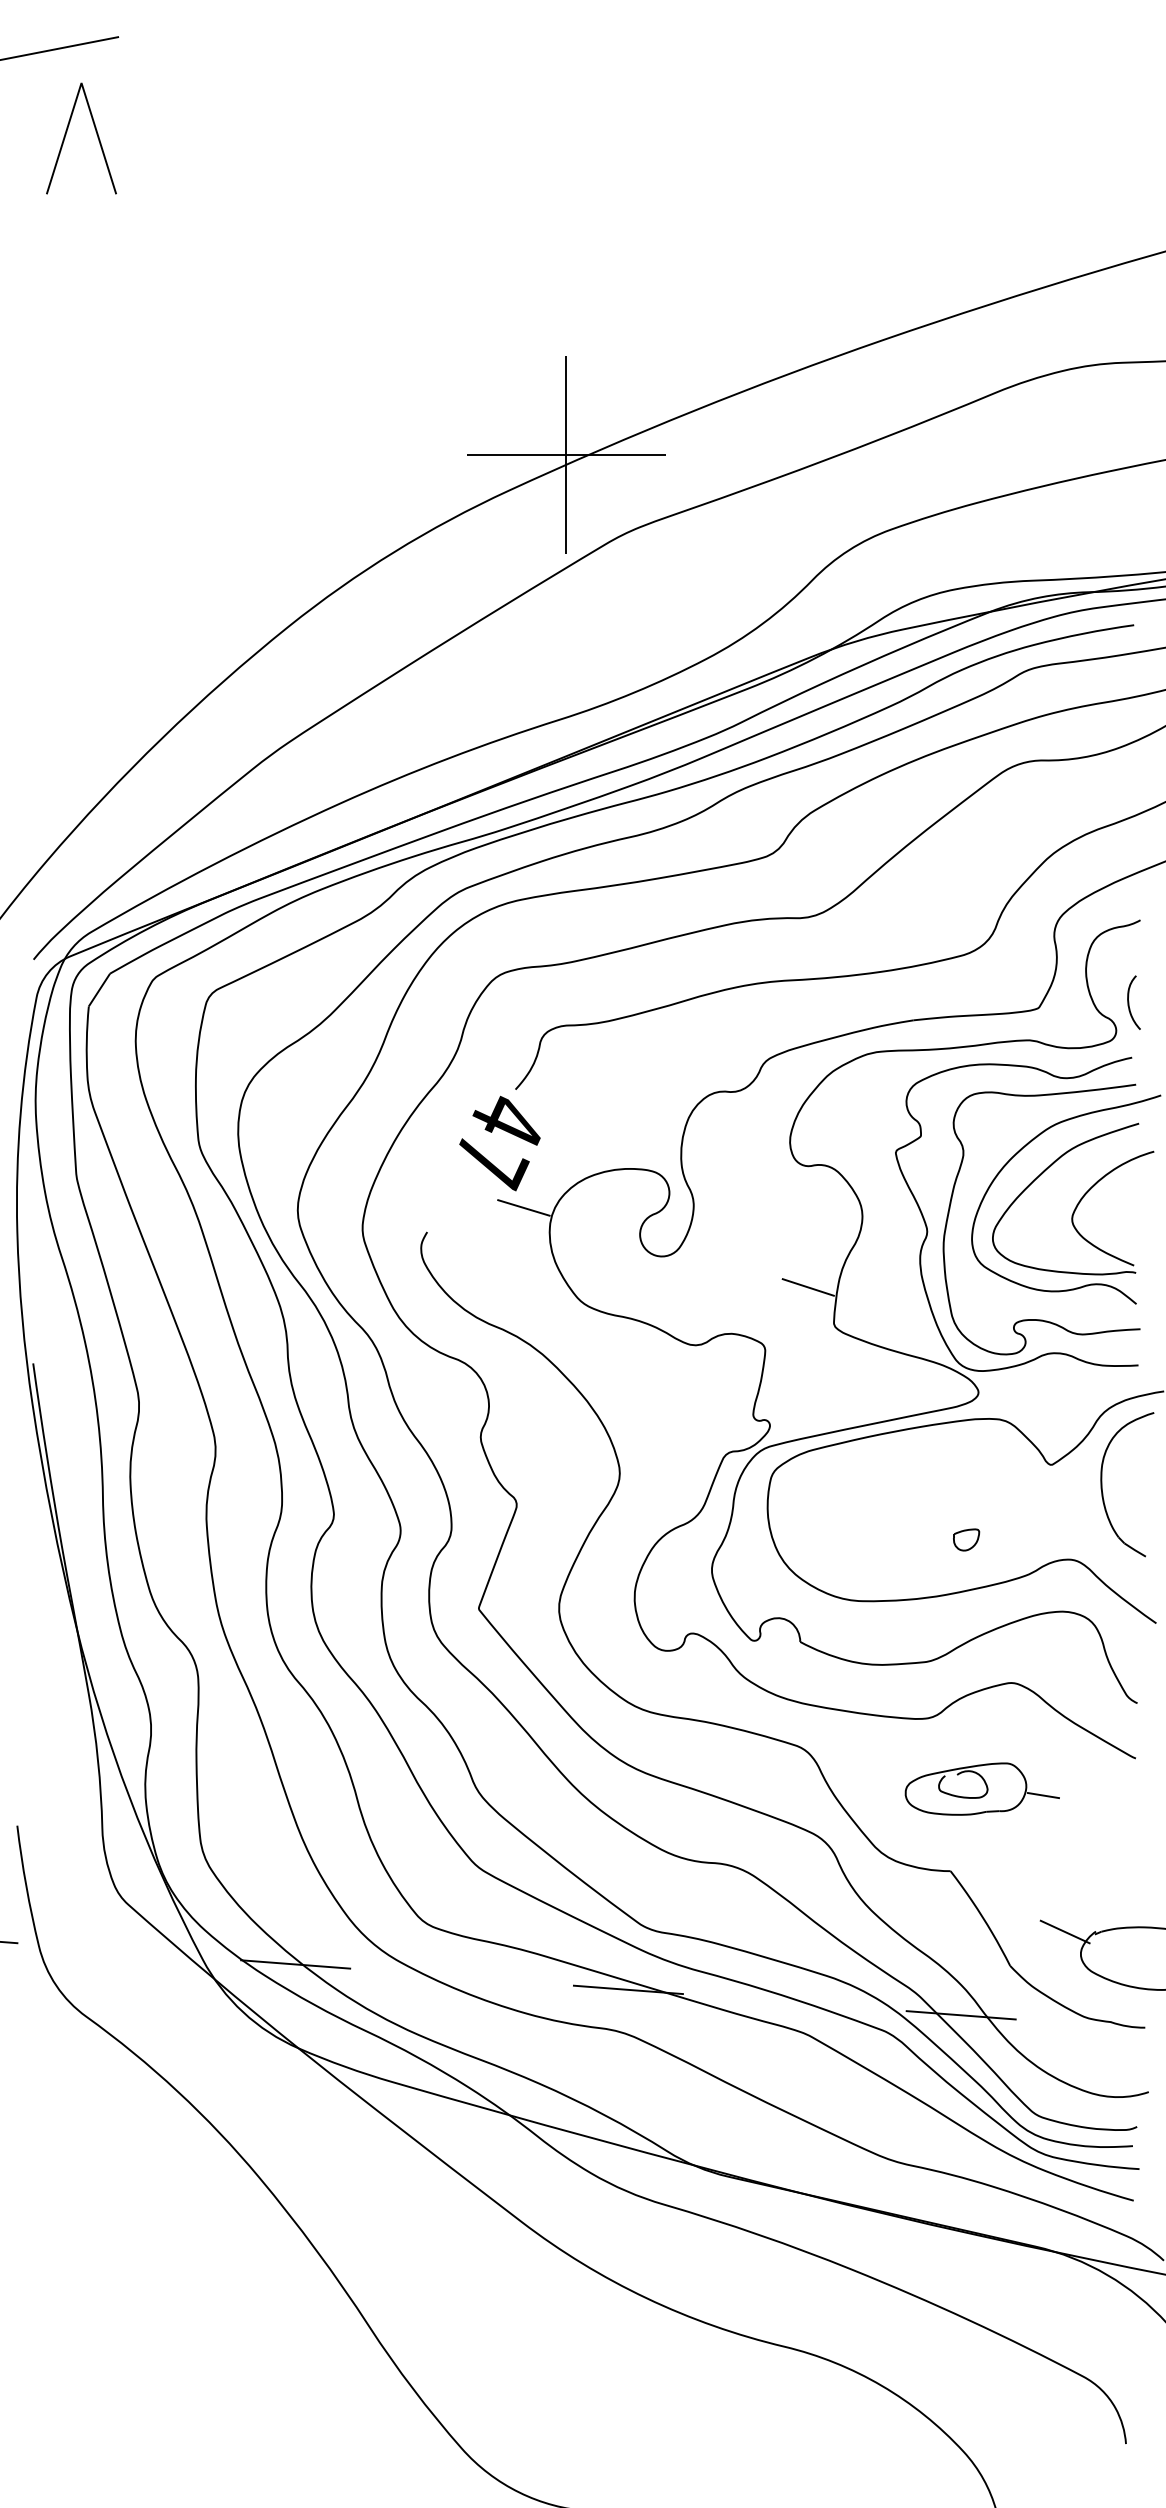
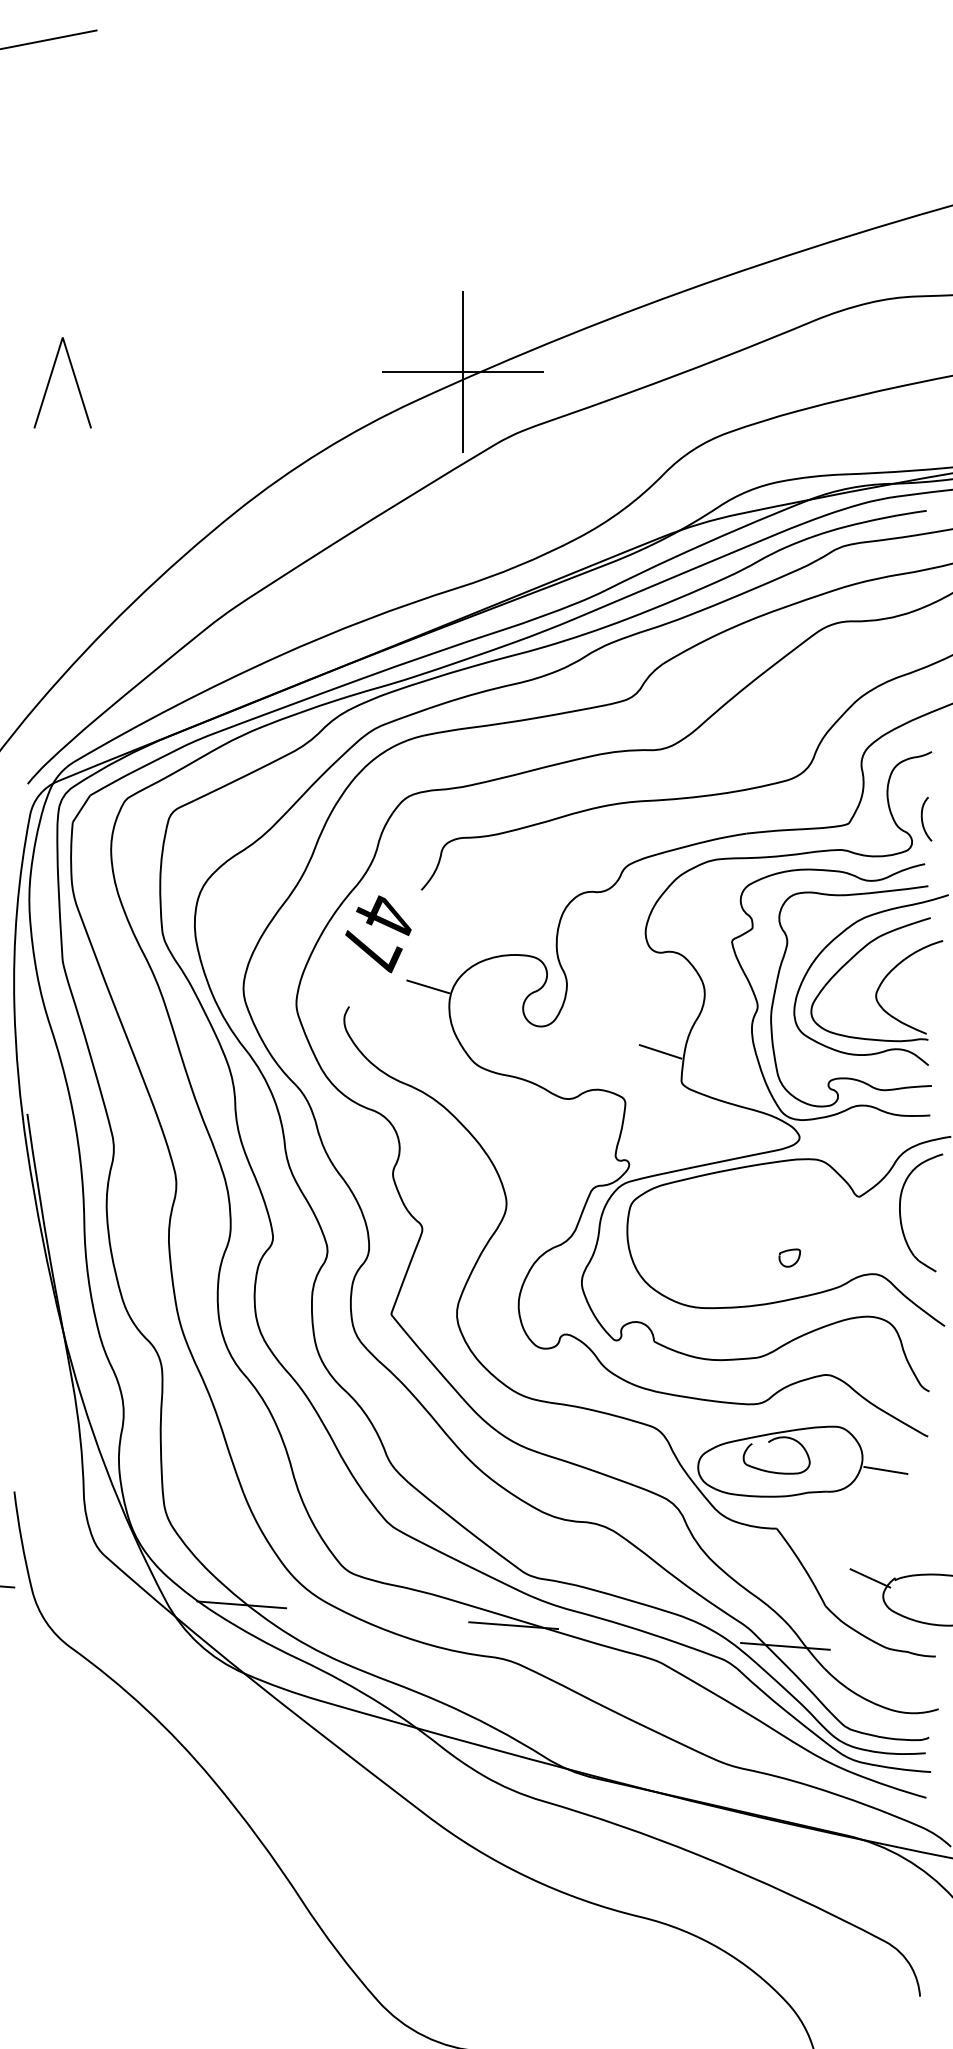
part: (66, 135) -> (50, 380), moved
text: (499, 1143) -> (378, 934), moved
part: (982, 1788) -> (802, 1461), size x1.67

